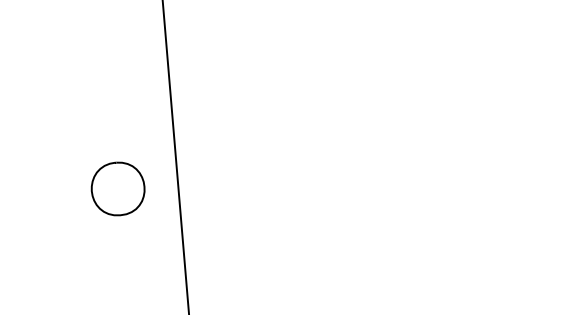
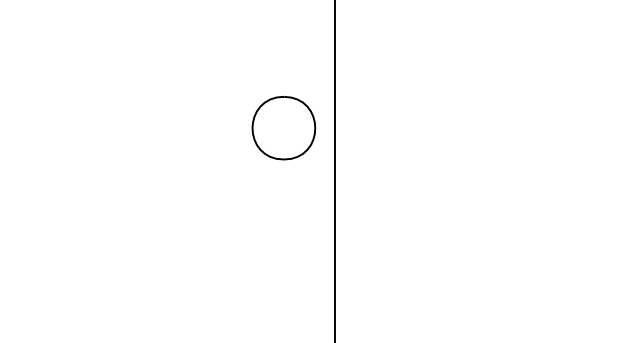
part: (117, 189) -> (283, 128), size x1.4

